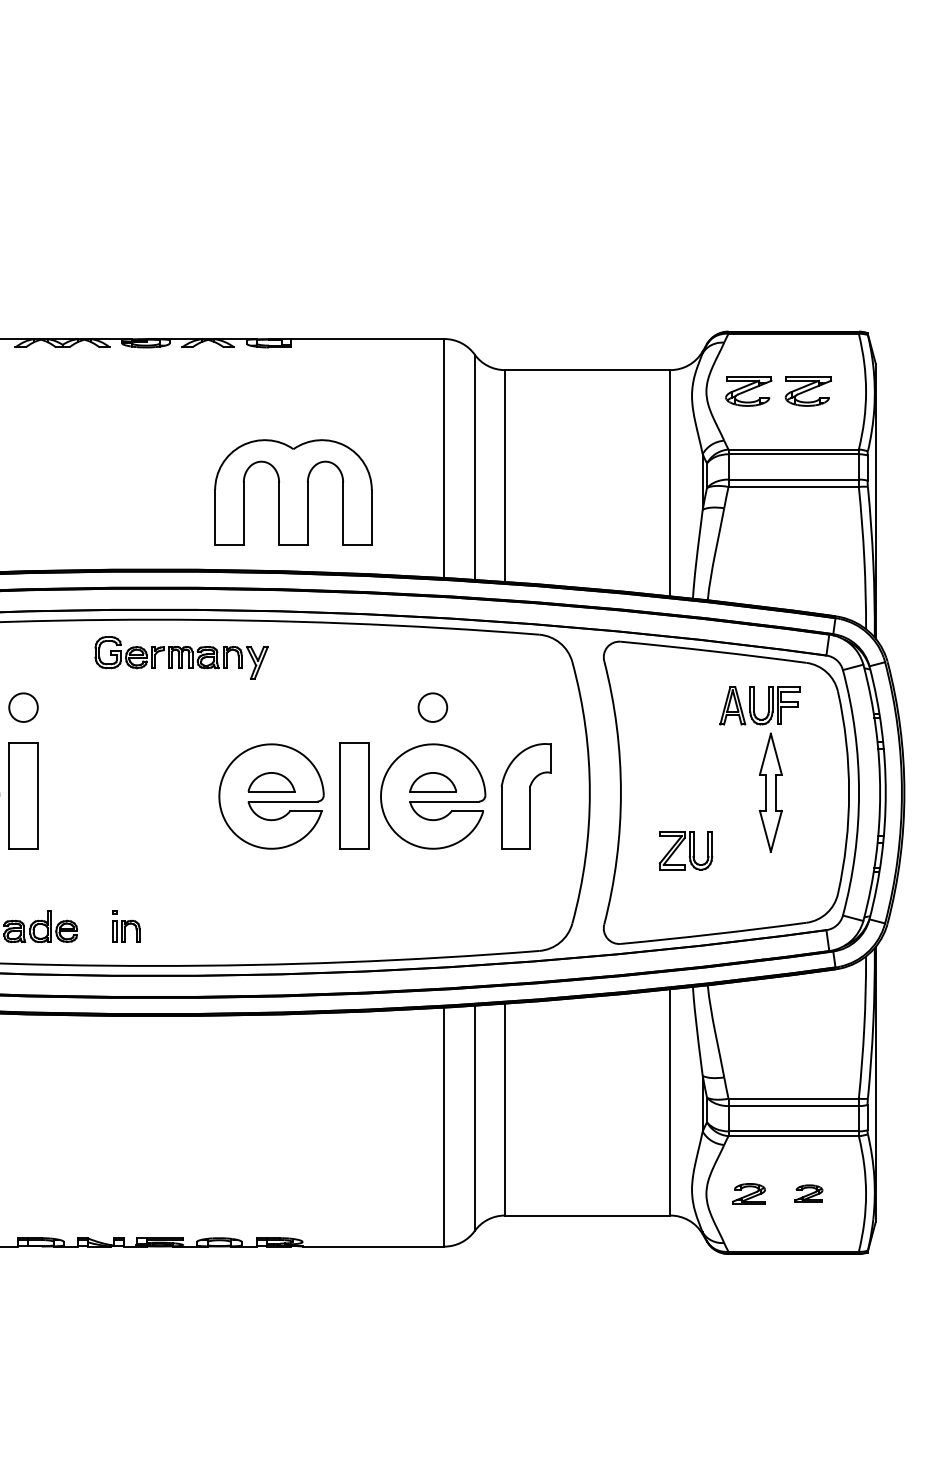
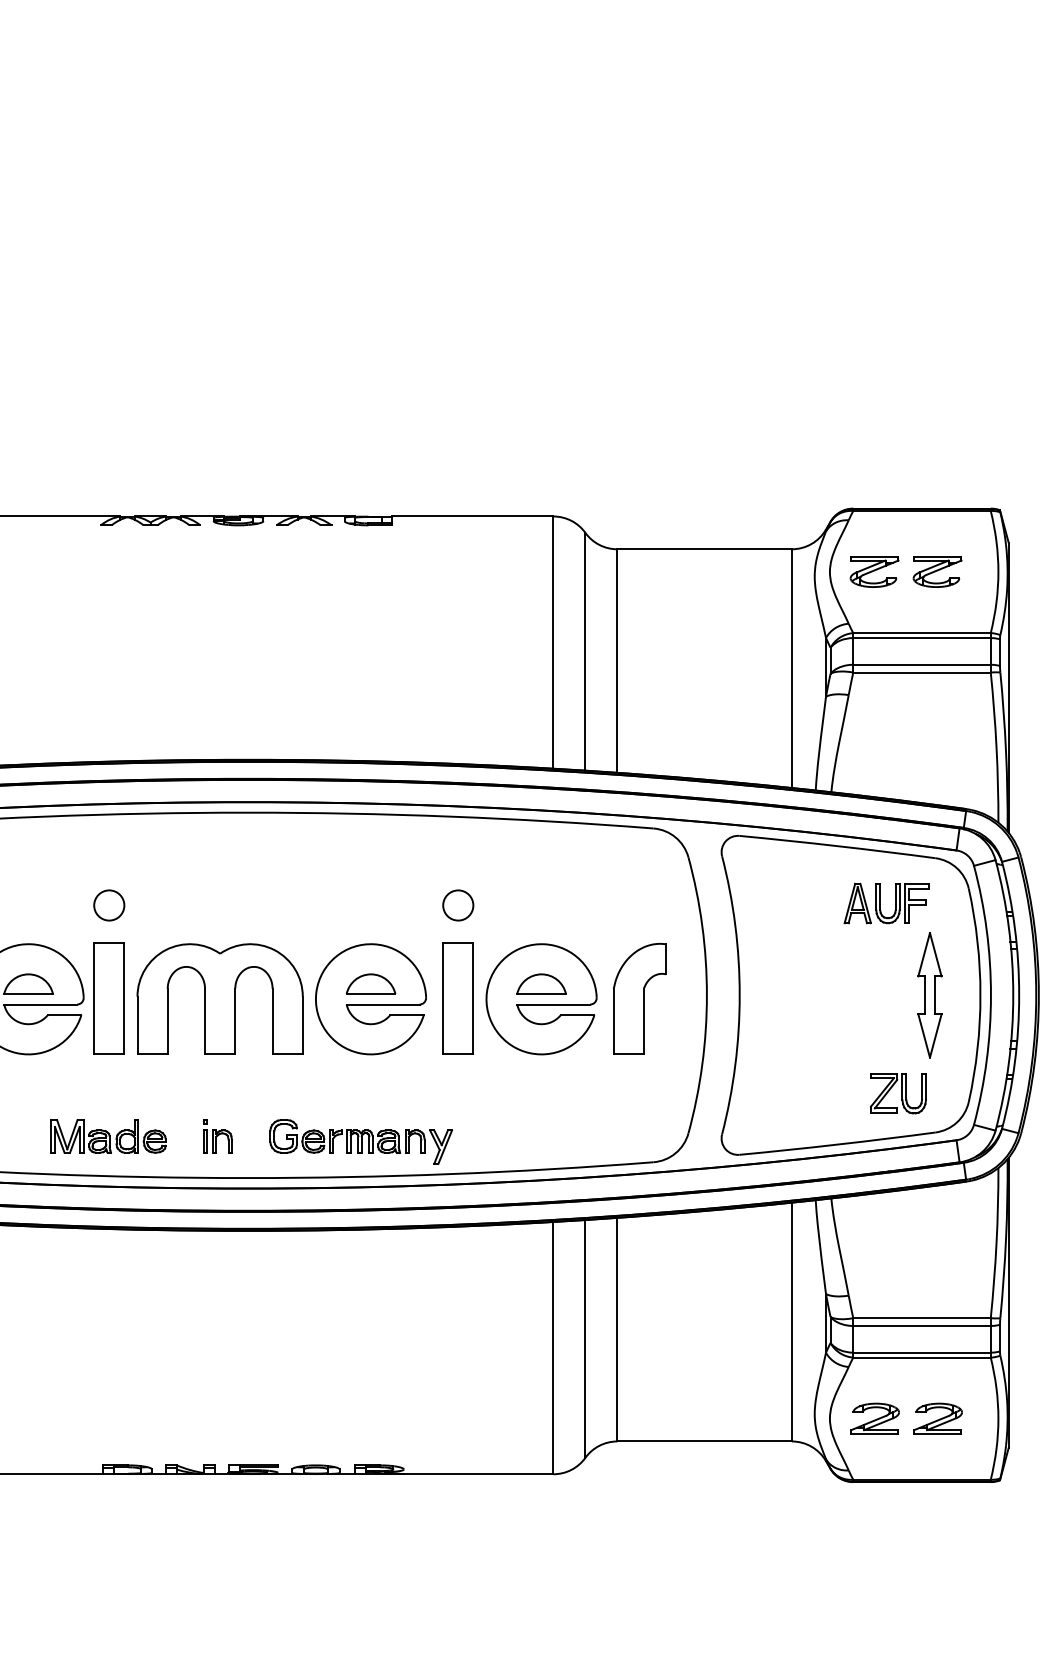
part: (292, 491) -> (219, 998), moved
part: (181, 657) -> (360, 1141), moved
circle: (433, 707) -> (458, 905), moved
part: (770, 792) -> (929, 995), moved
part: (685, 850) -> (897, 1093), moved
part: (748, 1193) -> (874, 1418), size x1.43
part: (808, 1193) -> (937, 1418), size x1.67

